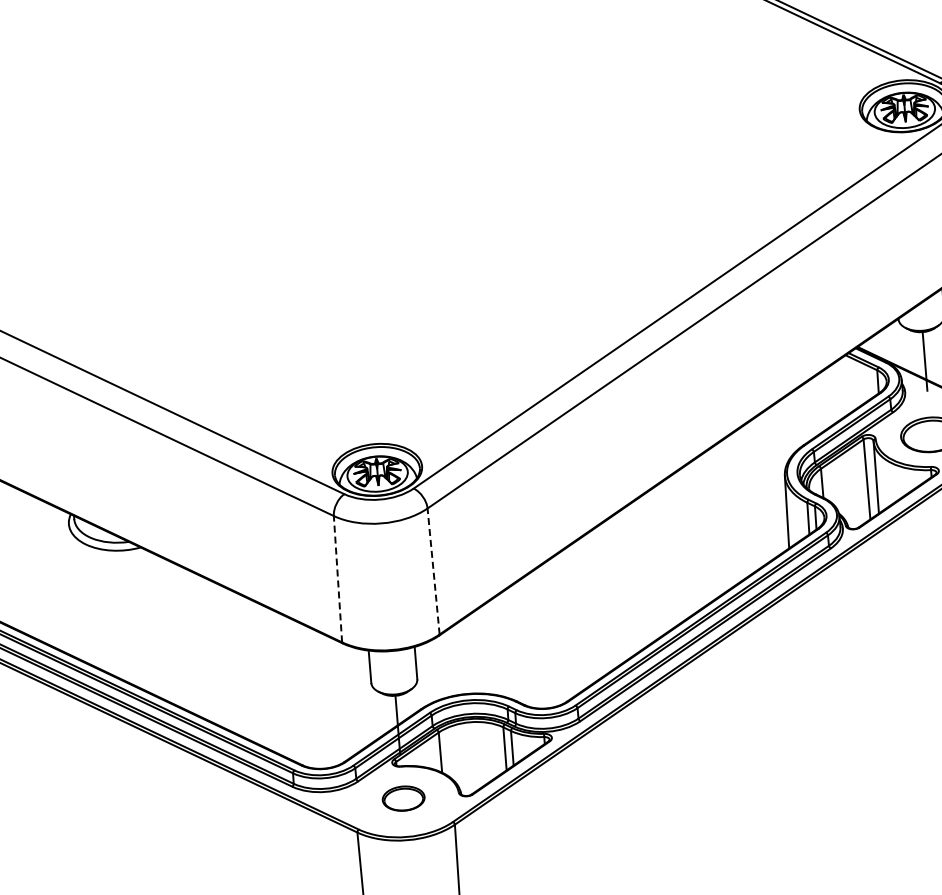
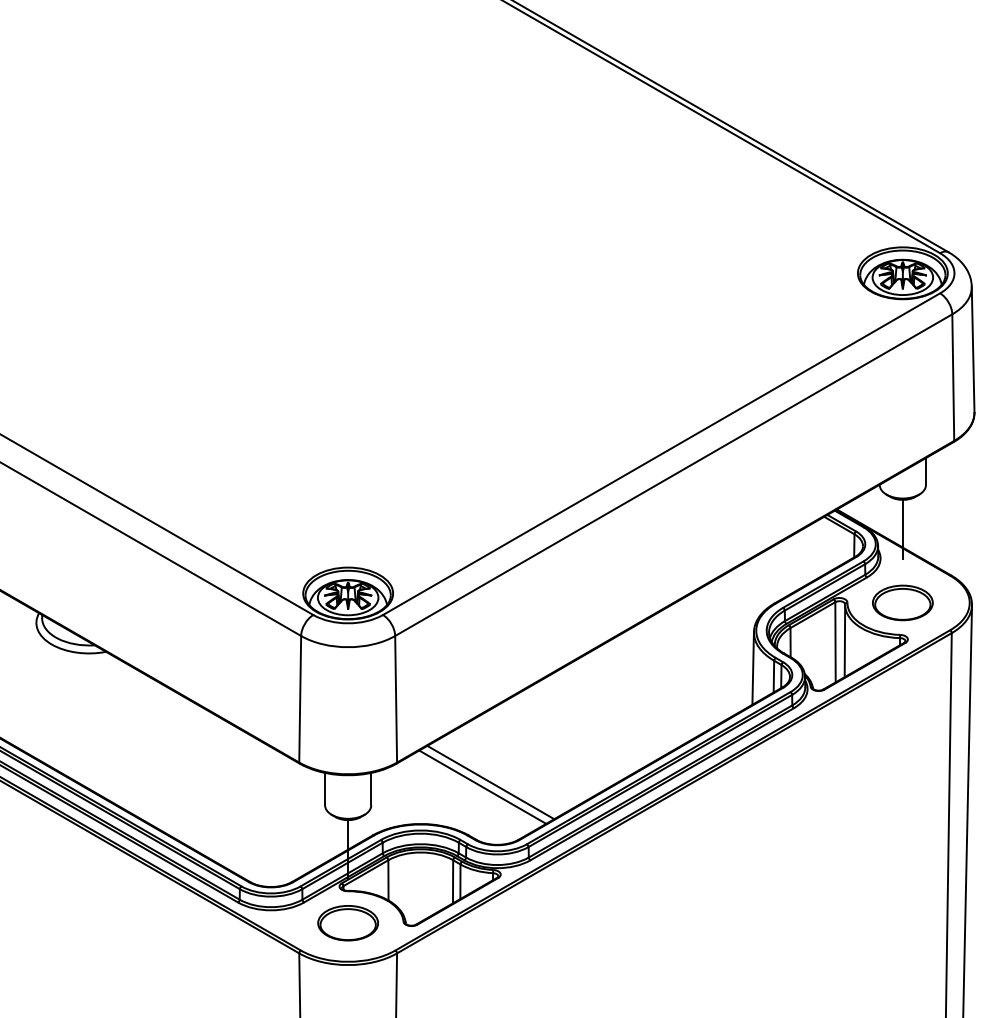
line: (433, 570) -> (396, 698), dashed -> solid
line: (338, 578) -> (300, 698), dashed -> solid
line: (534, 646) -> (490, 782), added
line: (526, 651) -> (482, 786), added
part: (403, 798) -> (347, 923), size x1.43

